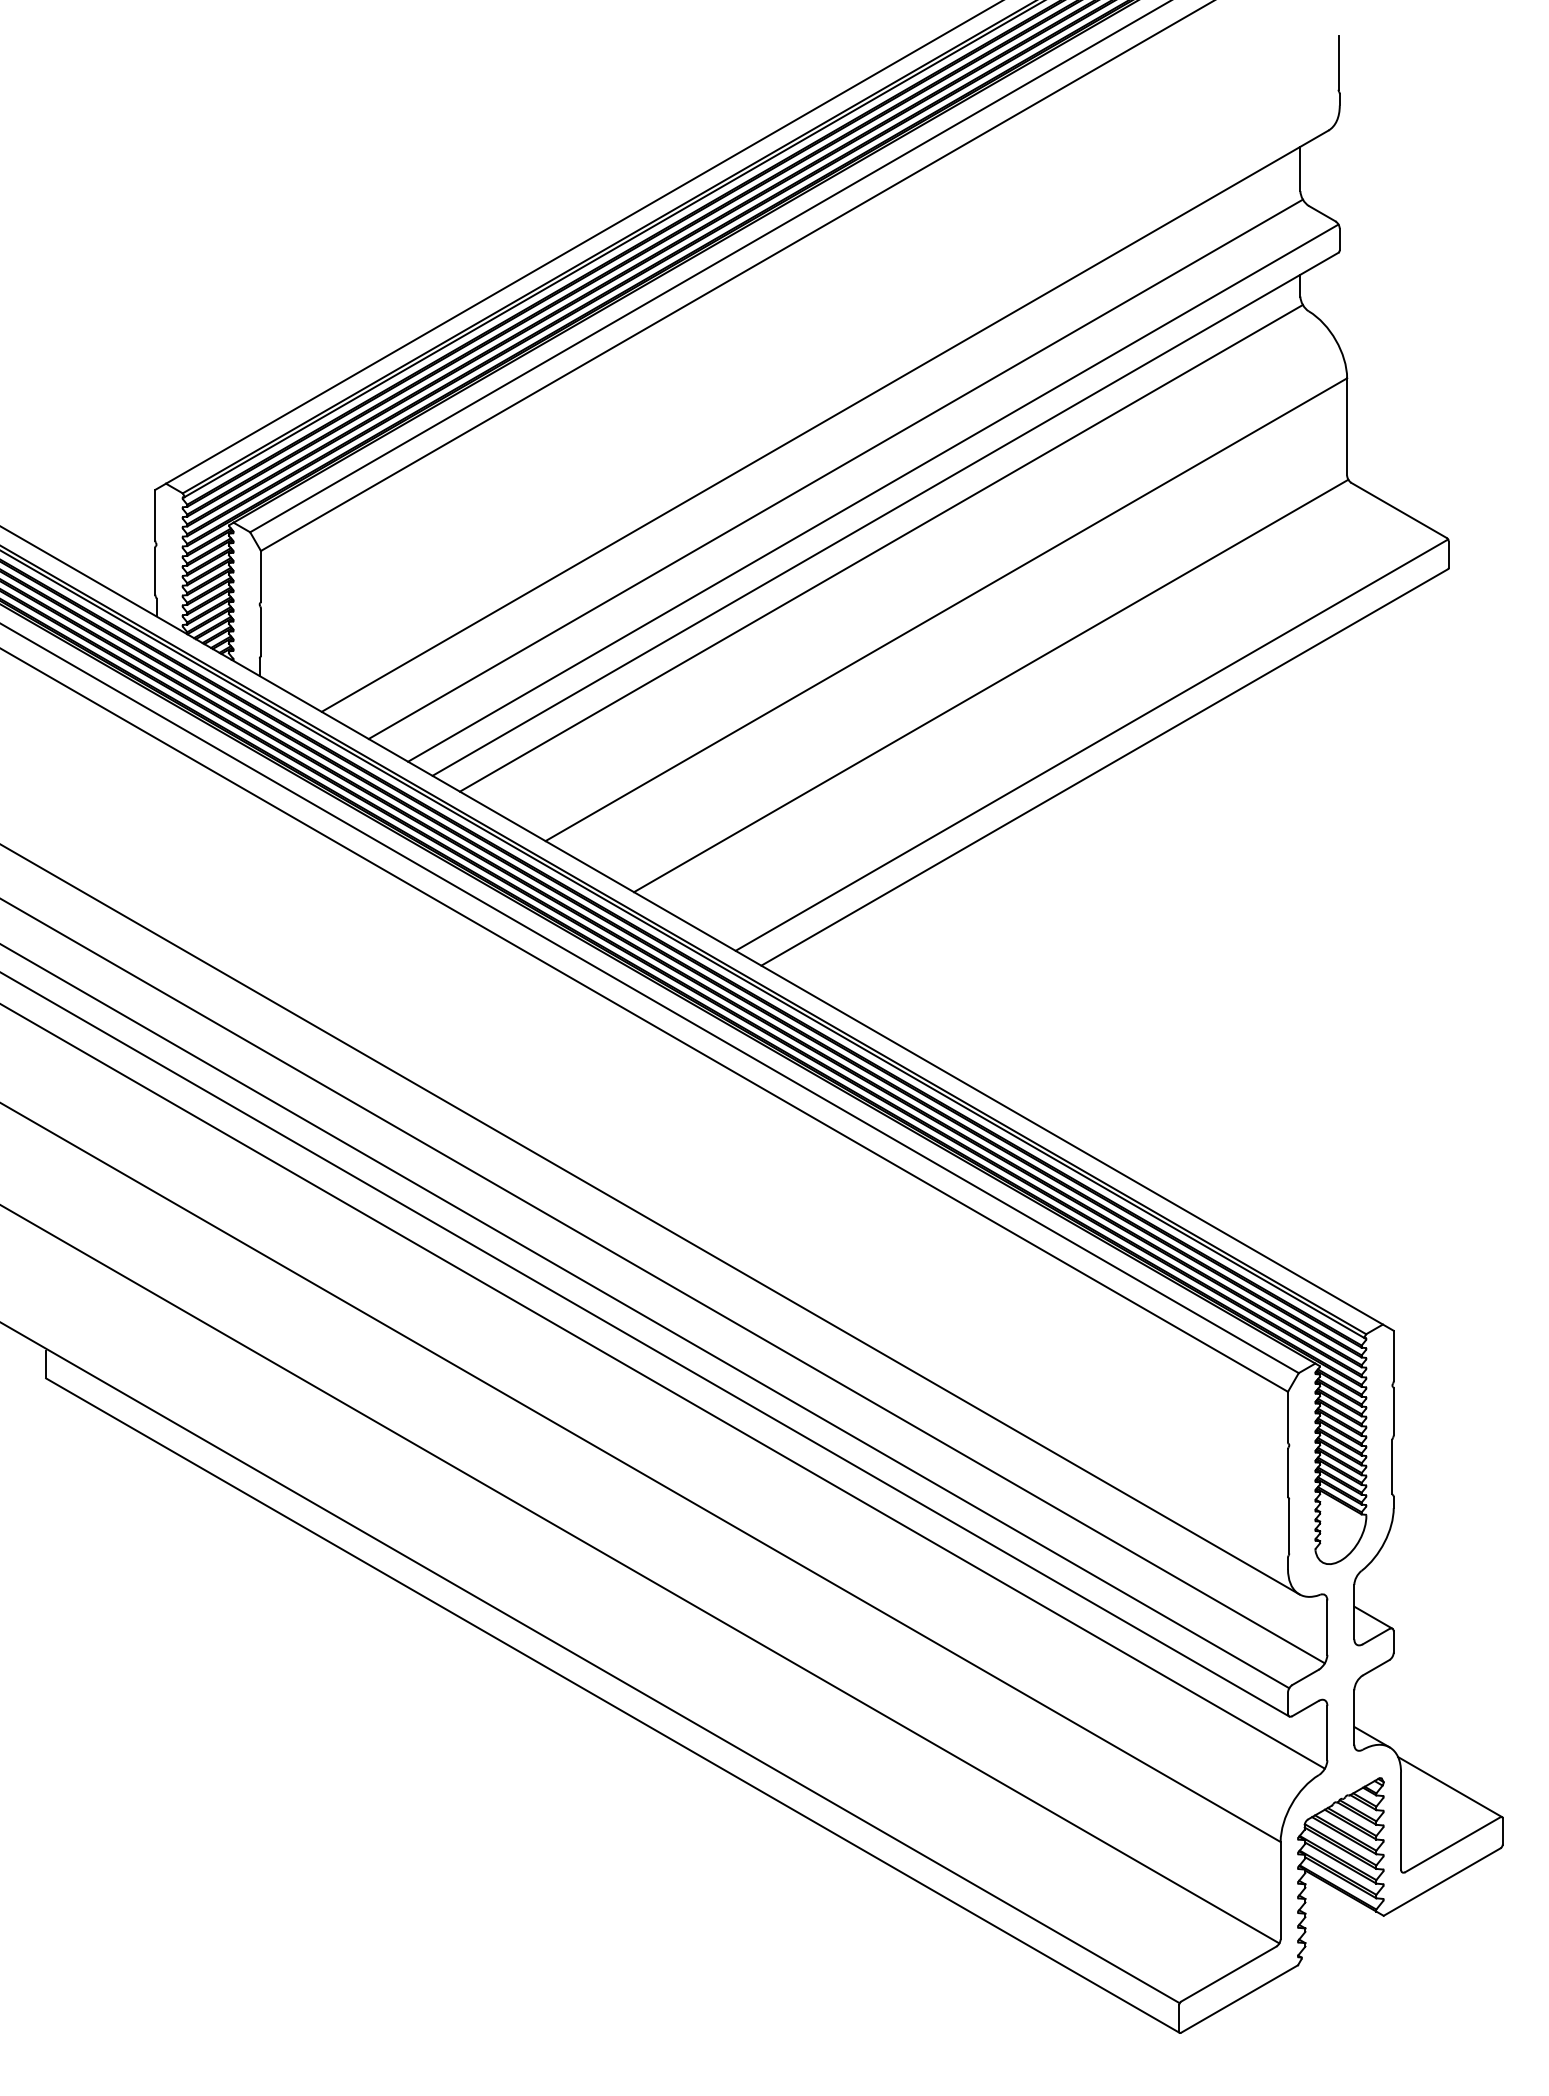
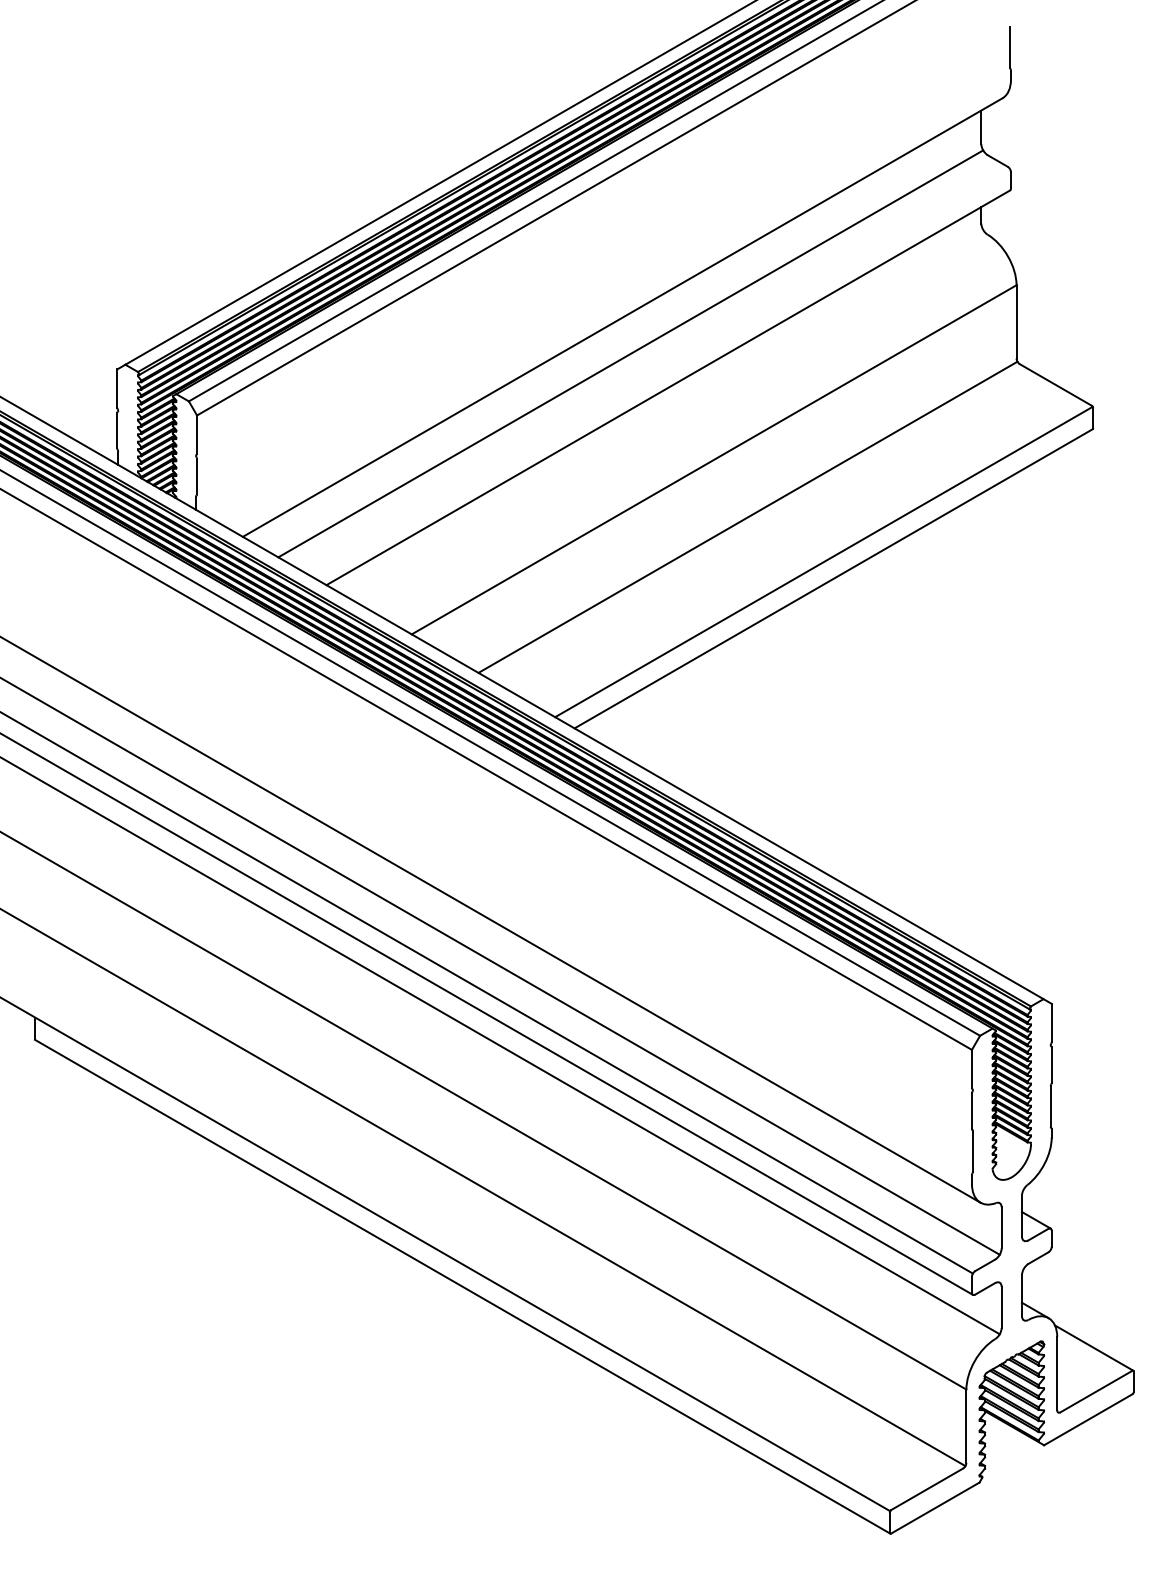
line: (873, 492) -> (659, 371), removed
line: (880, 547) -> (664, 412), removed

